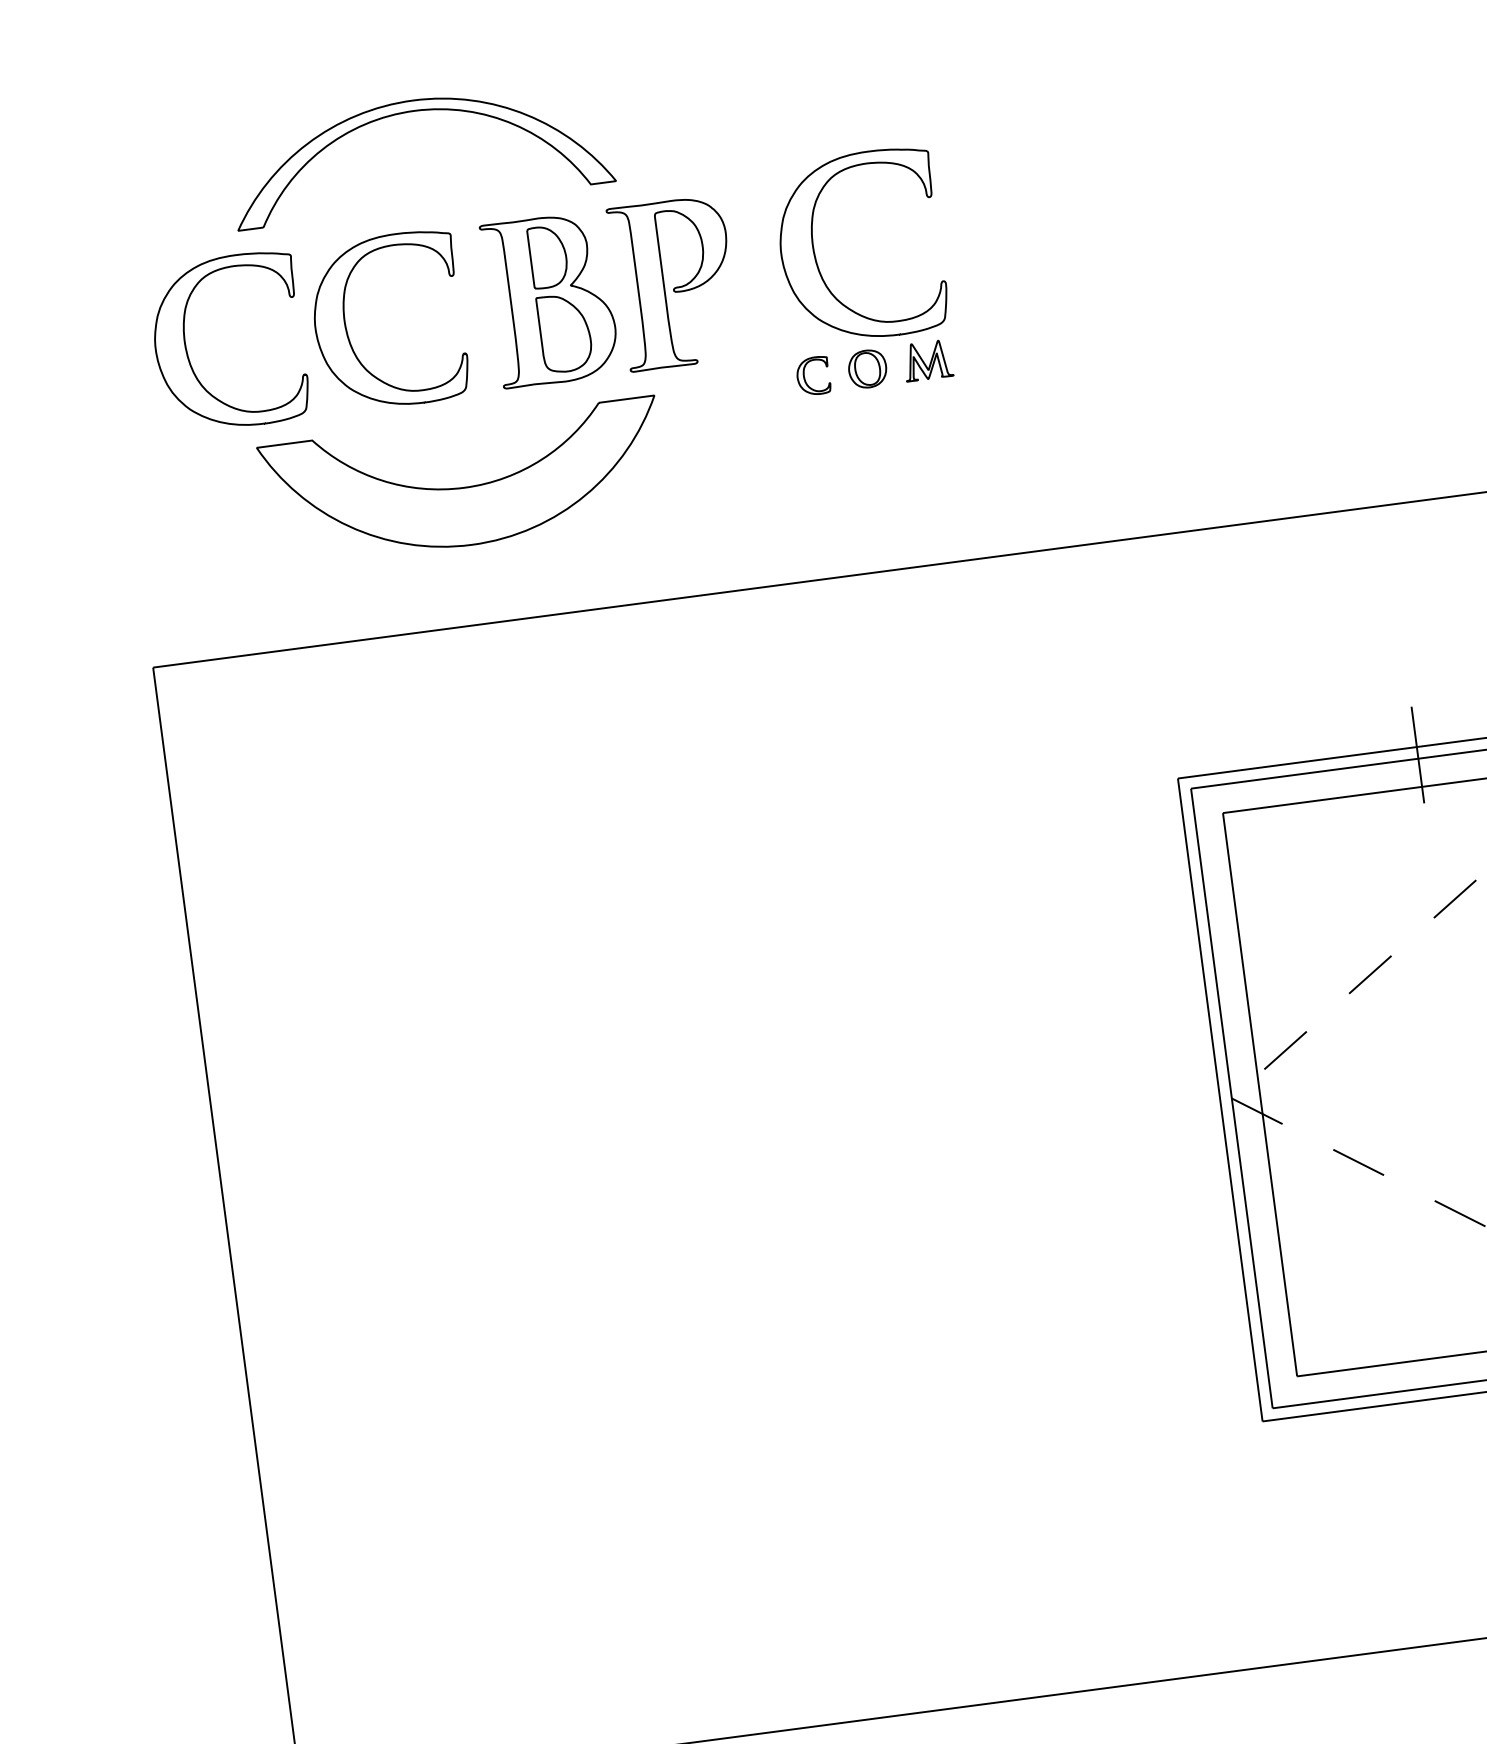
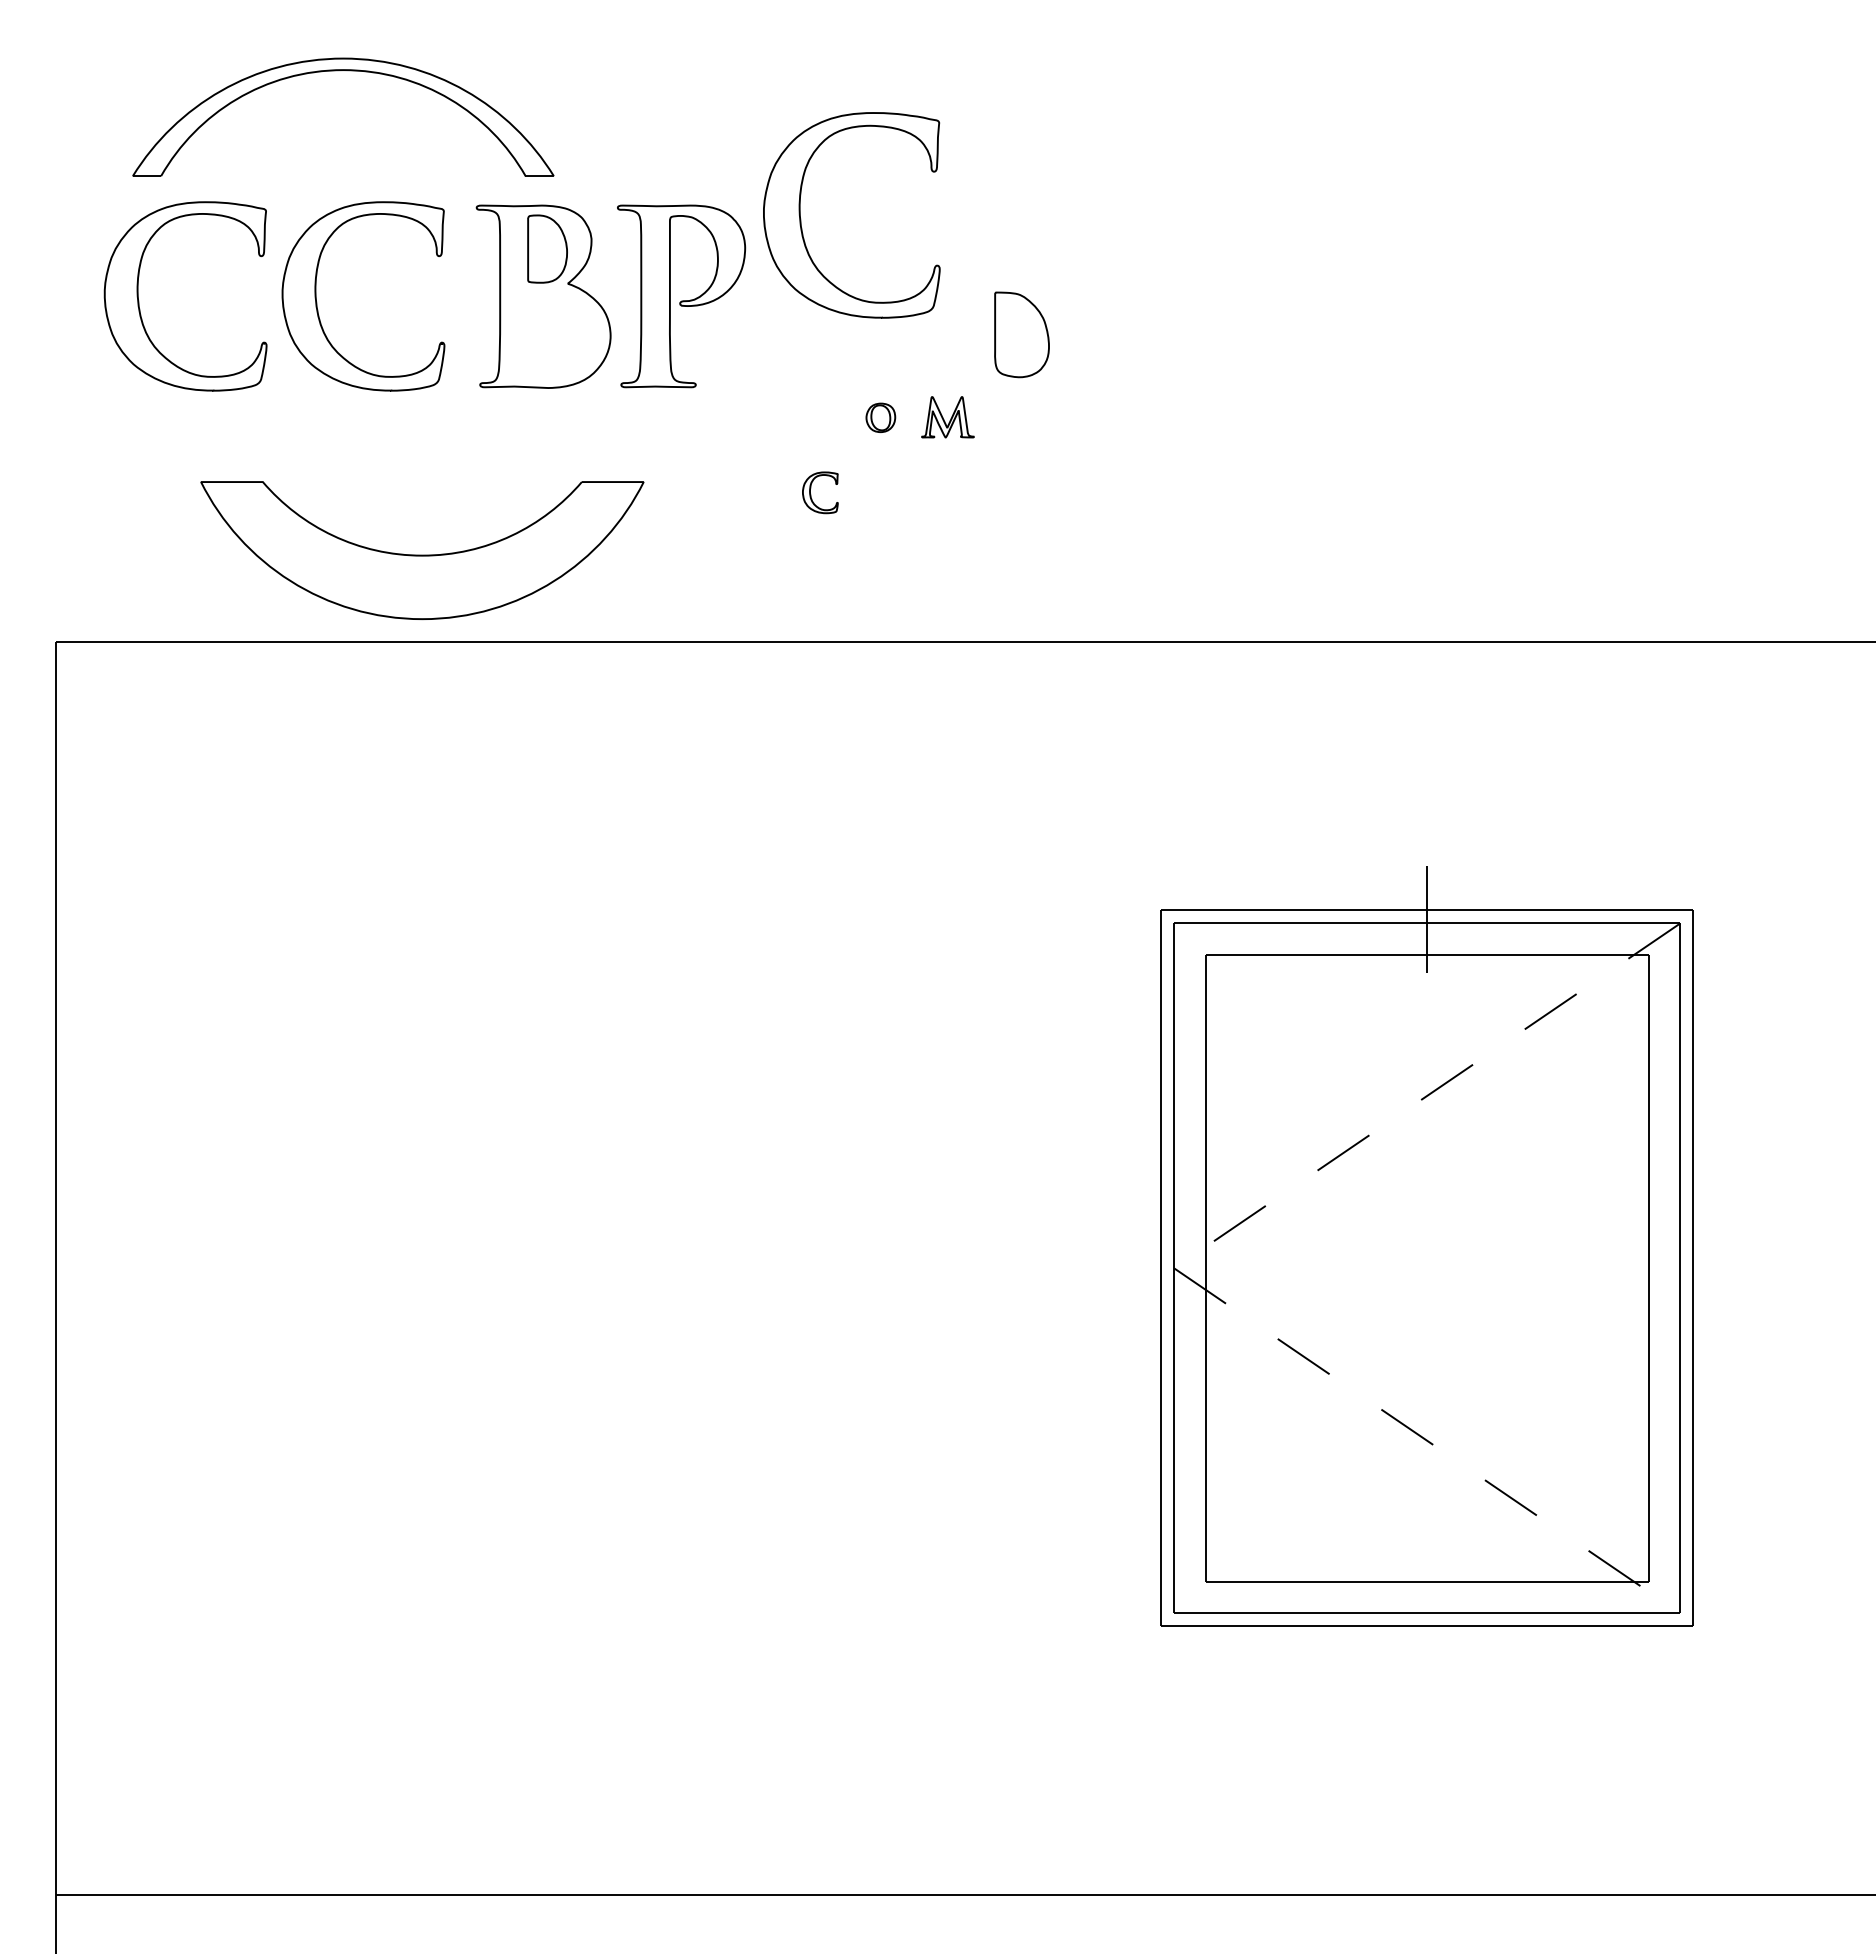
part: (411, 112) -> (339, 71), moved
part: (815, 255) -> (801, 219), moved
part: (564, 332) -> (1021, 334), moved
part: (867, 368) -> (880, 417), size x0.7
part: (805, 378) -> (811, 494), moved
part: (463, 483) -> (422, 550), moved

